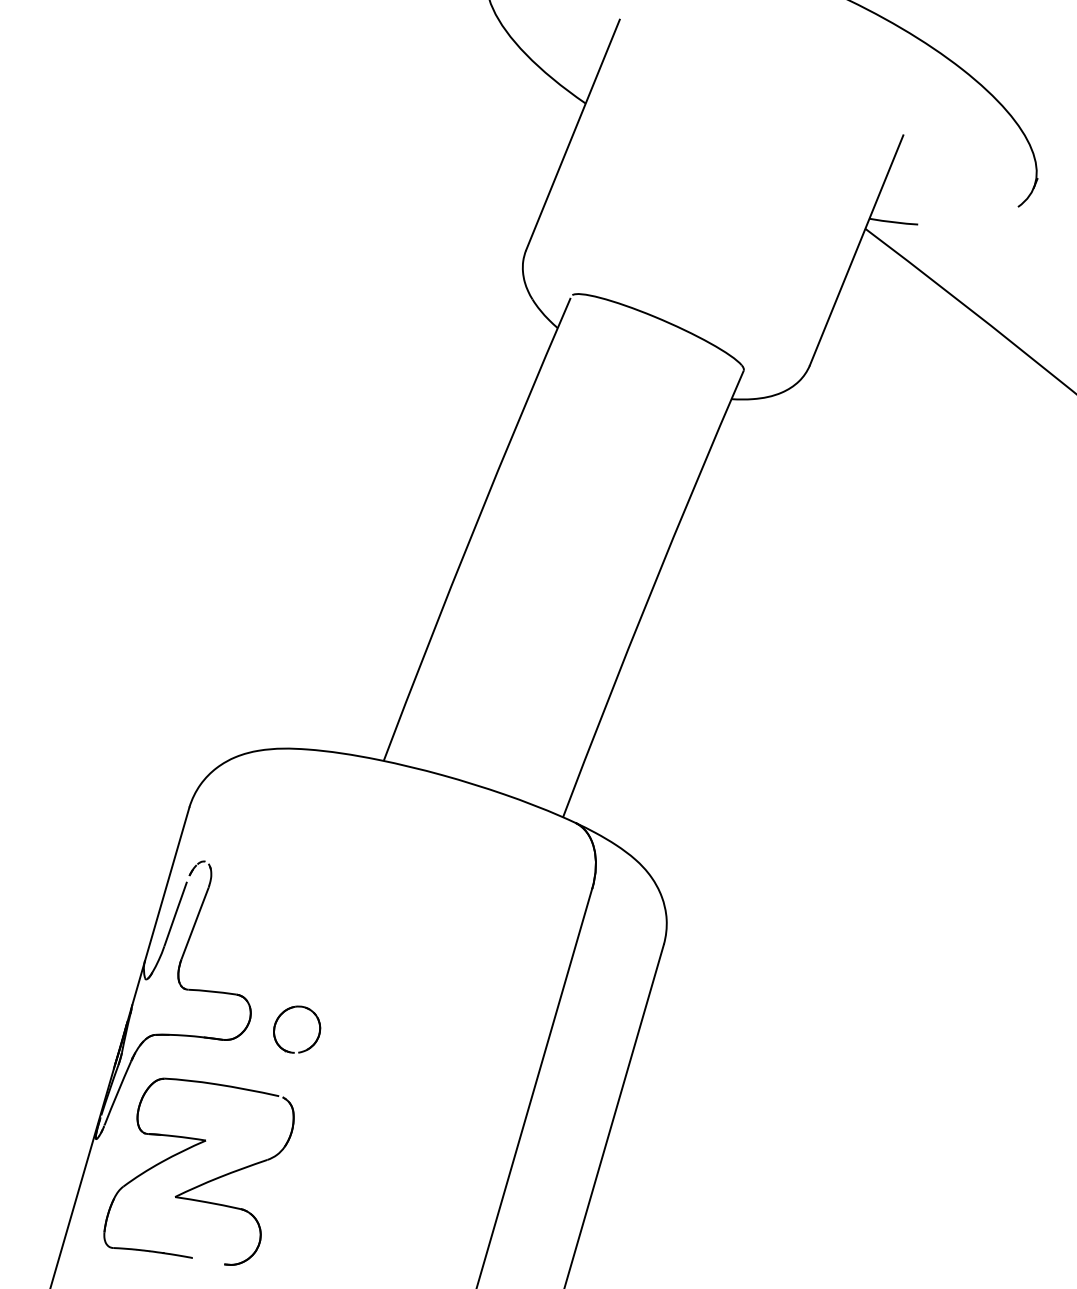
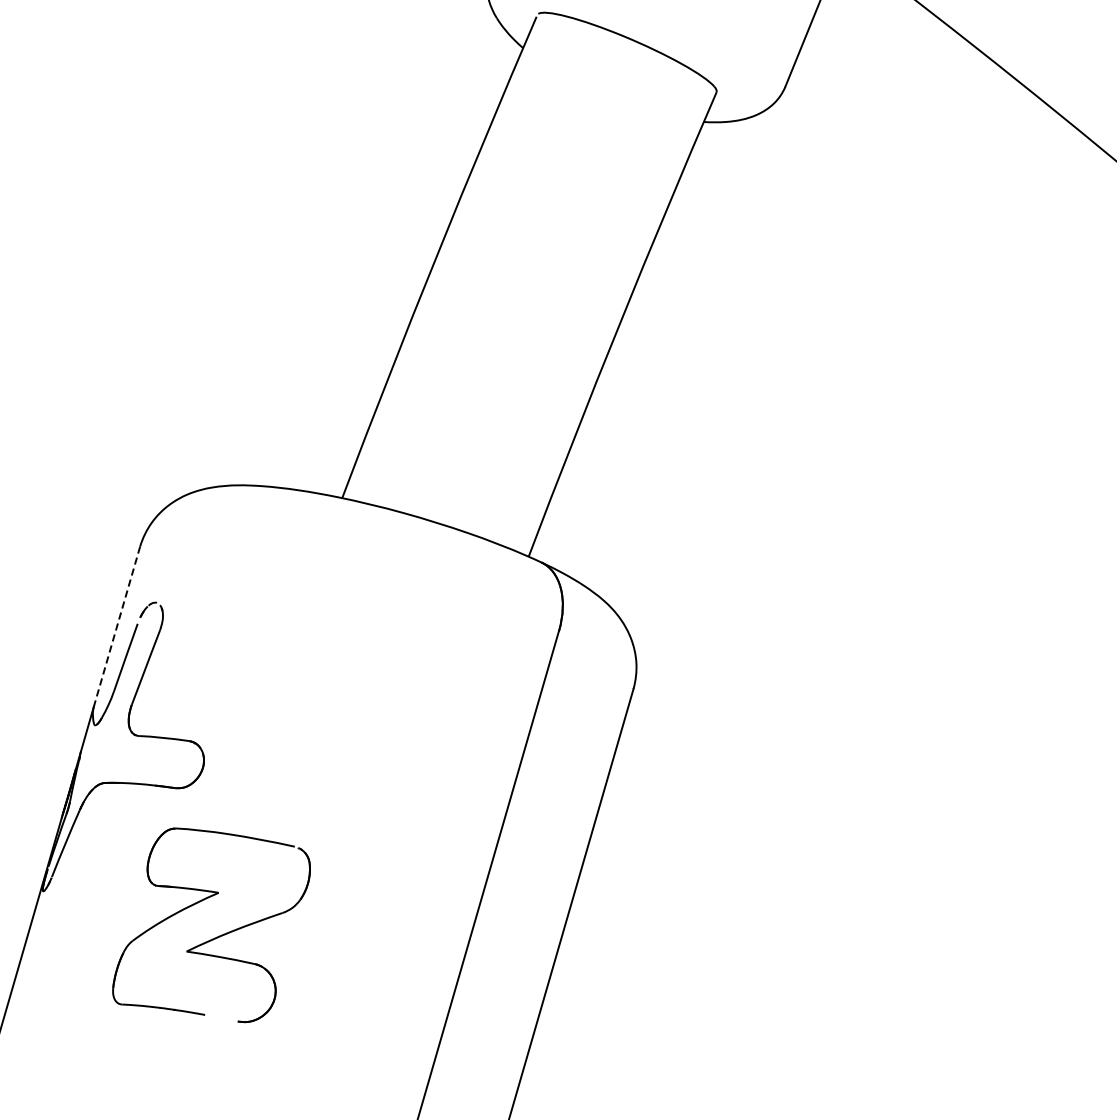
line: (167, 884) -> (117, 626), solid -> dashed
part: (314, 1041) -> (270, 789), removed
part: (204, 1182) -> (217, 936), moved

